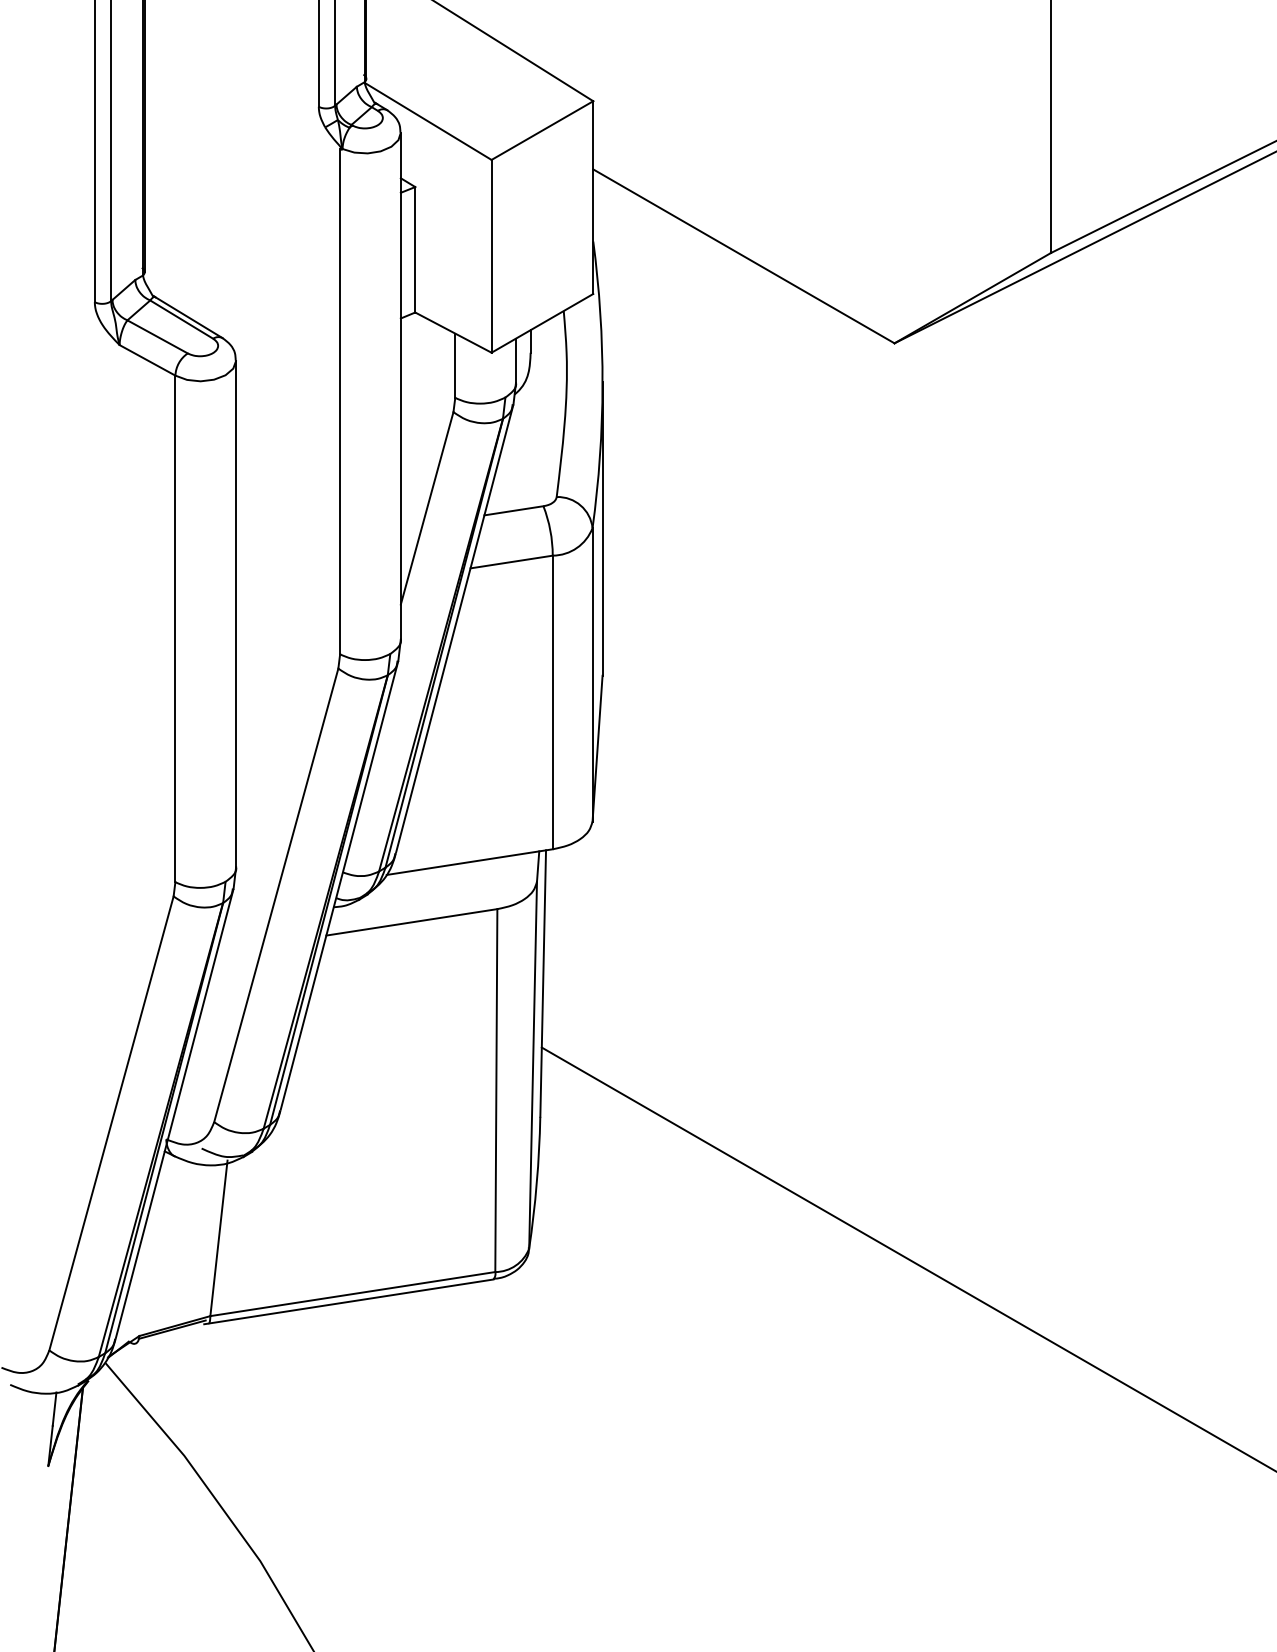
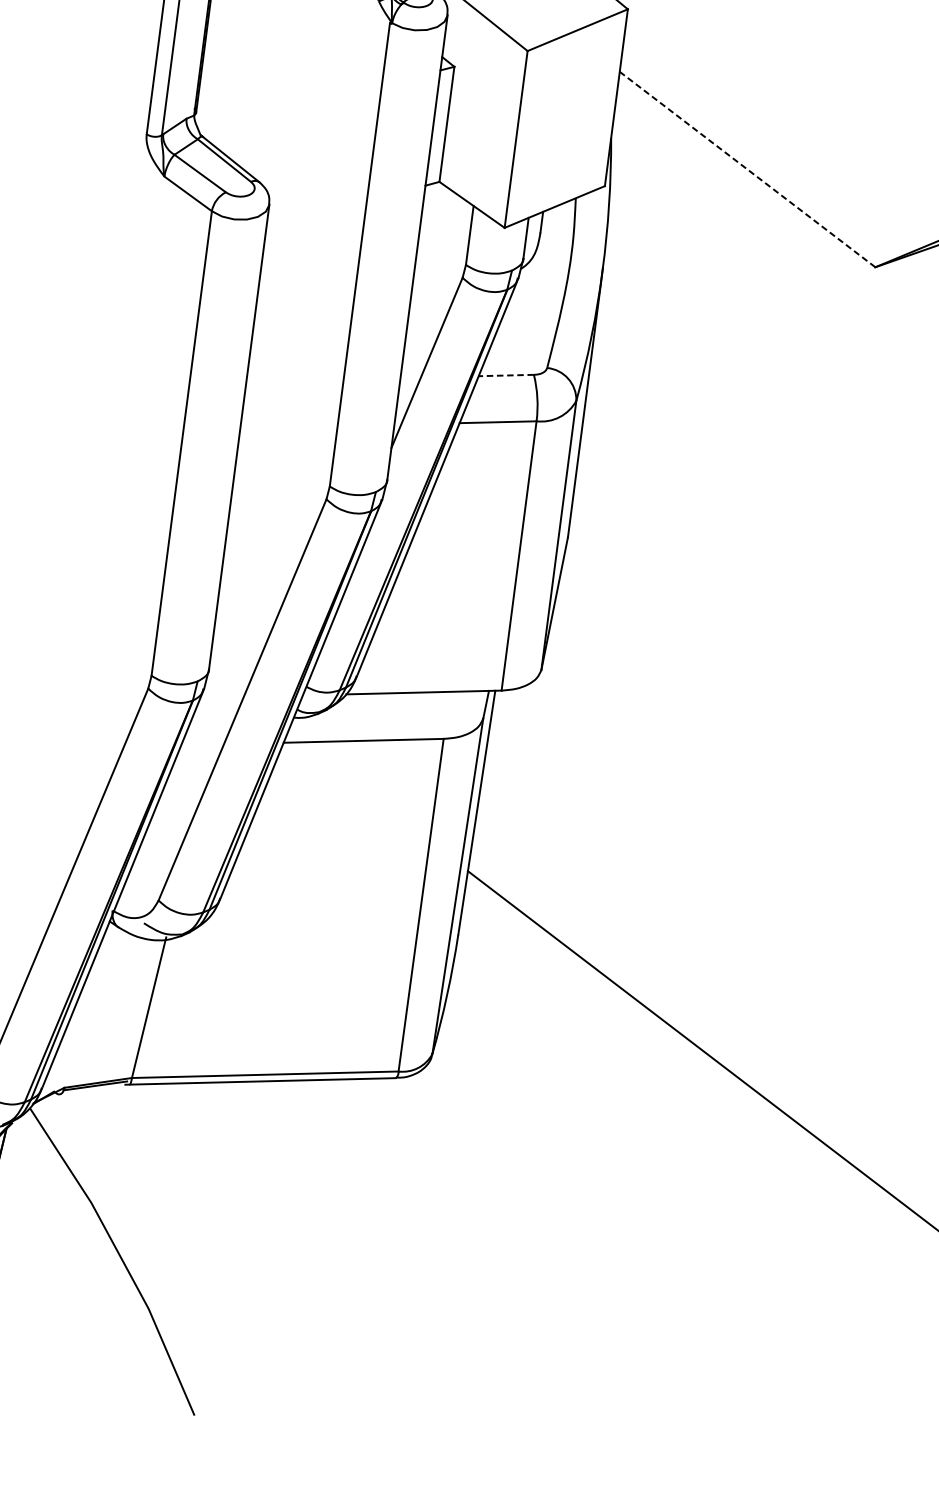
line: (743, 256) -> (747, 169), solid -> dashed
line: (513, 510) -> (505, 375), solid -> dashed

